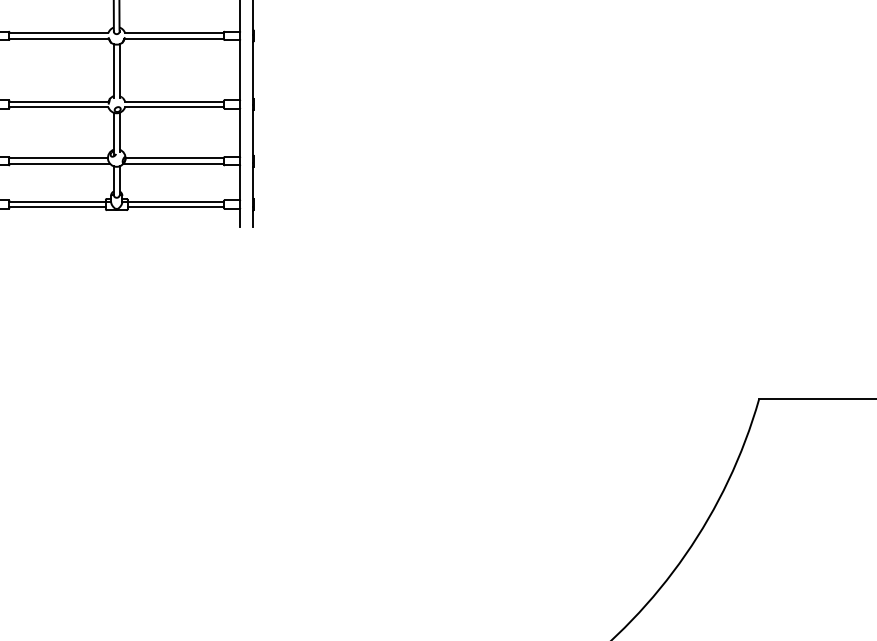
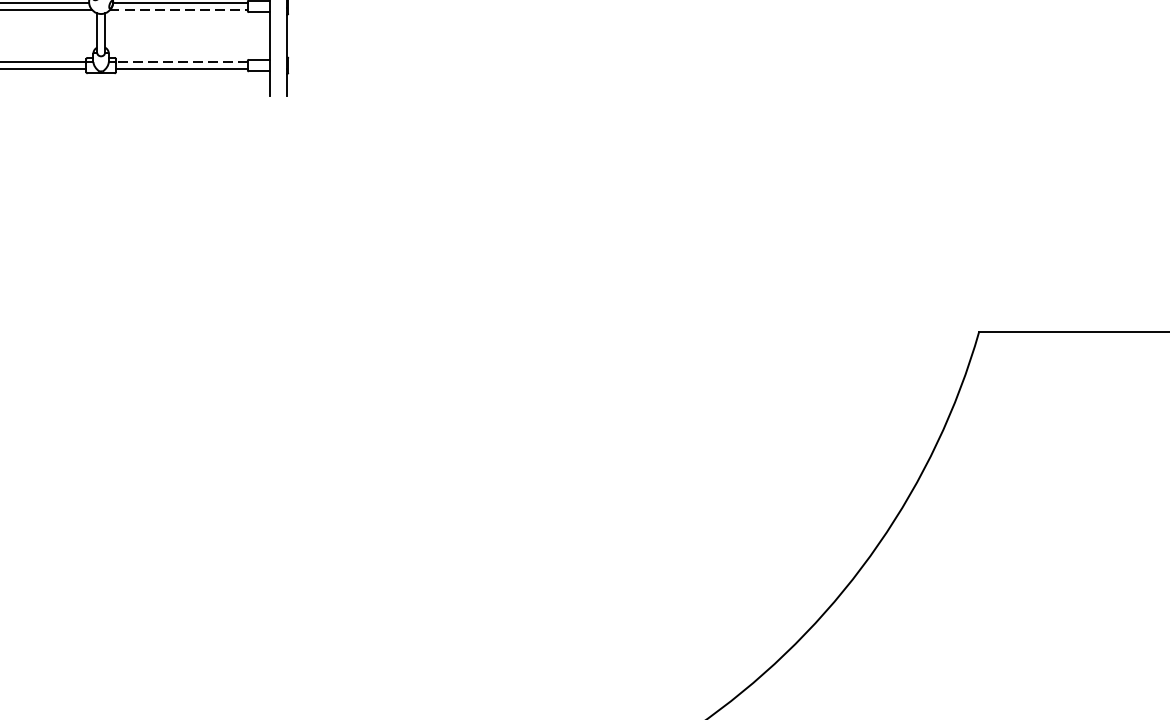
line: (174, 164) -> (180, 10), solid -> dashed
line: (175, 201) -> (181, 61), solid -> dashed

